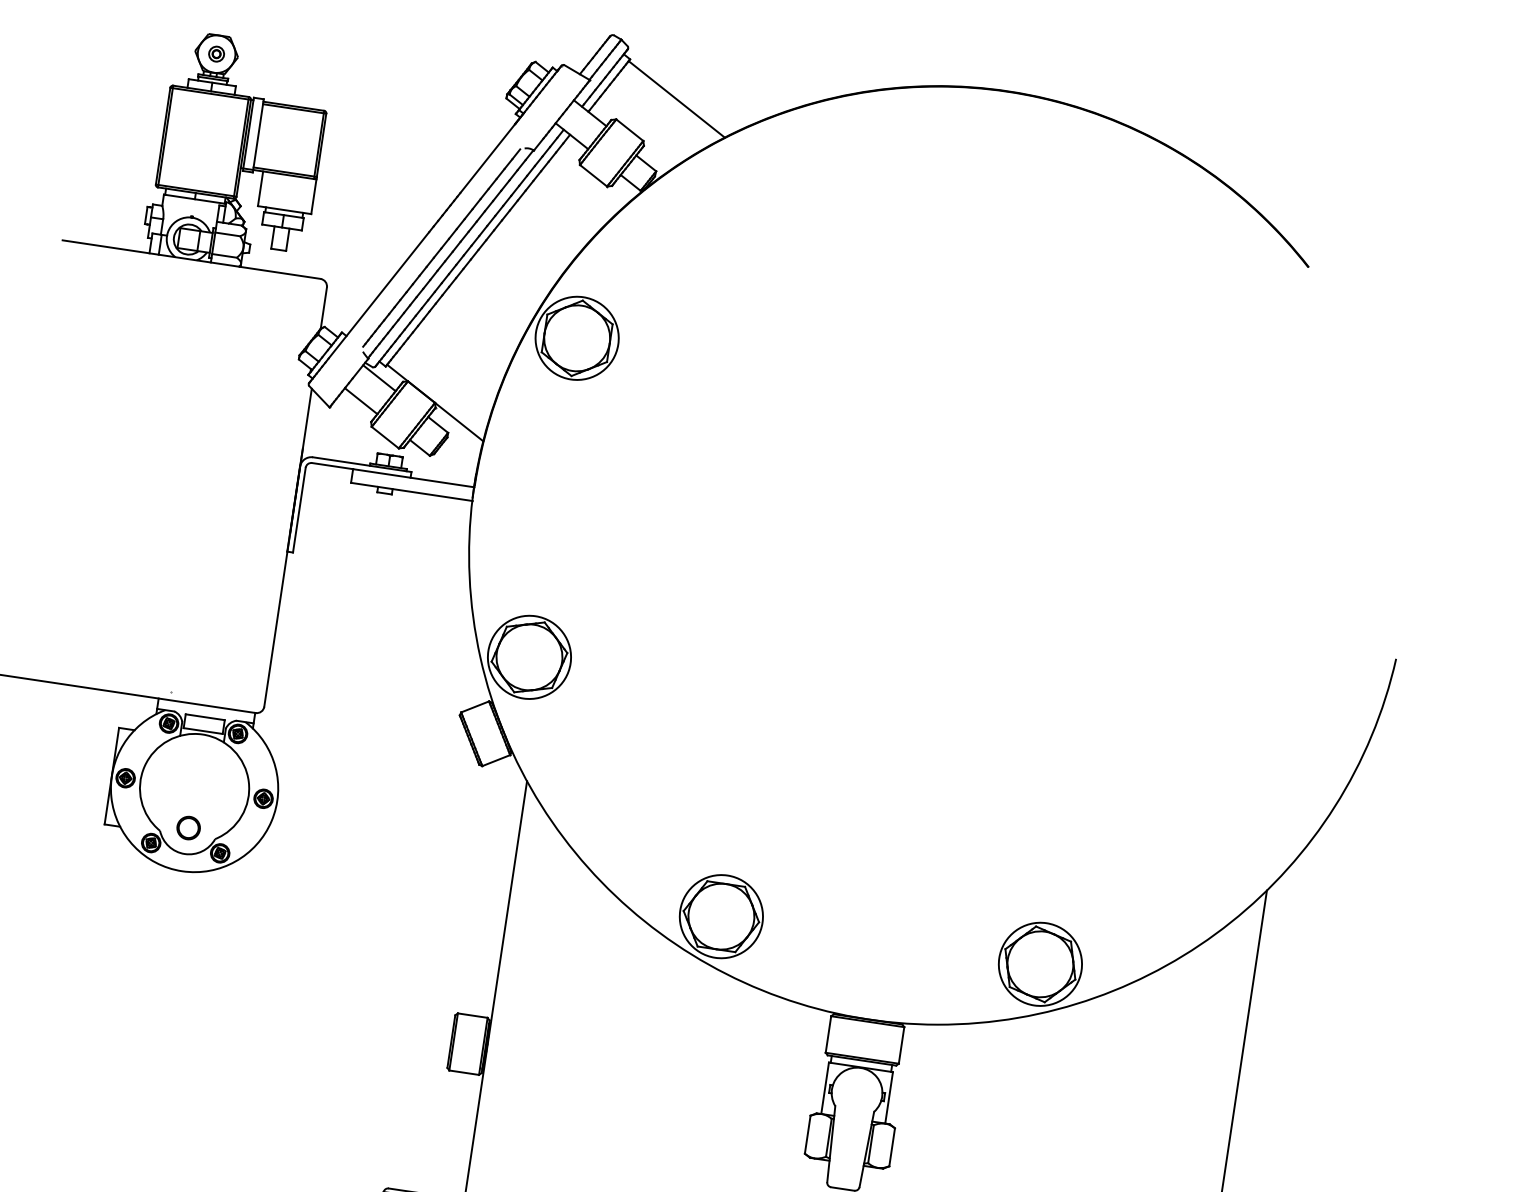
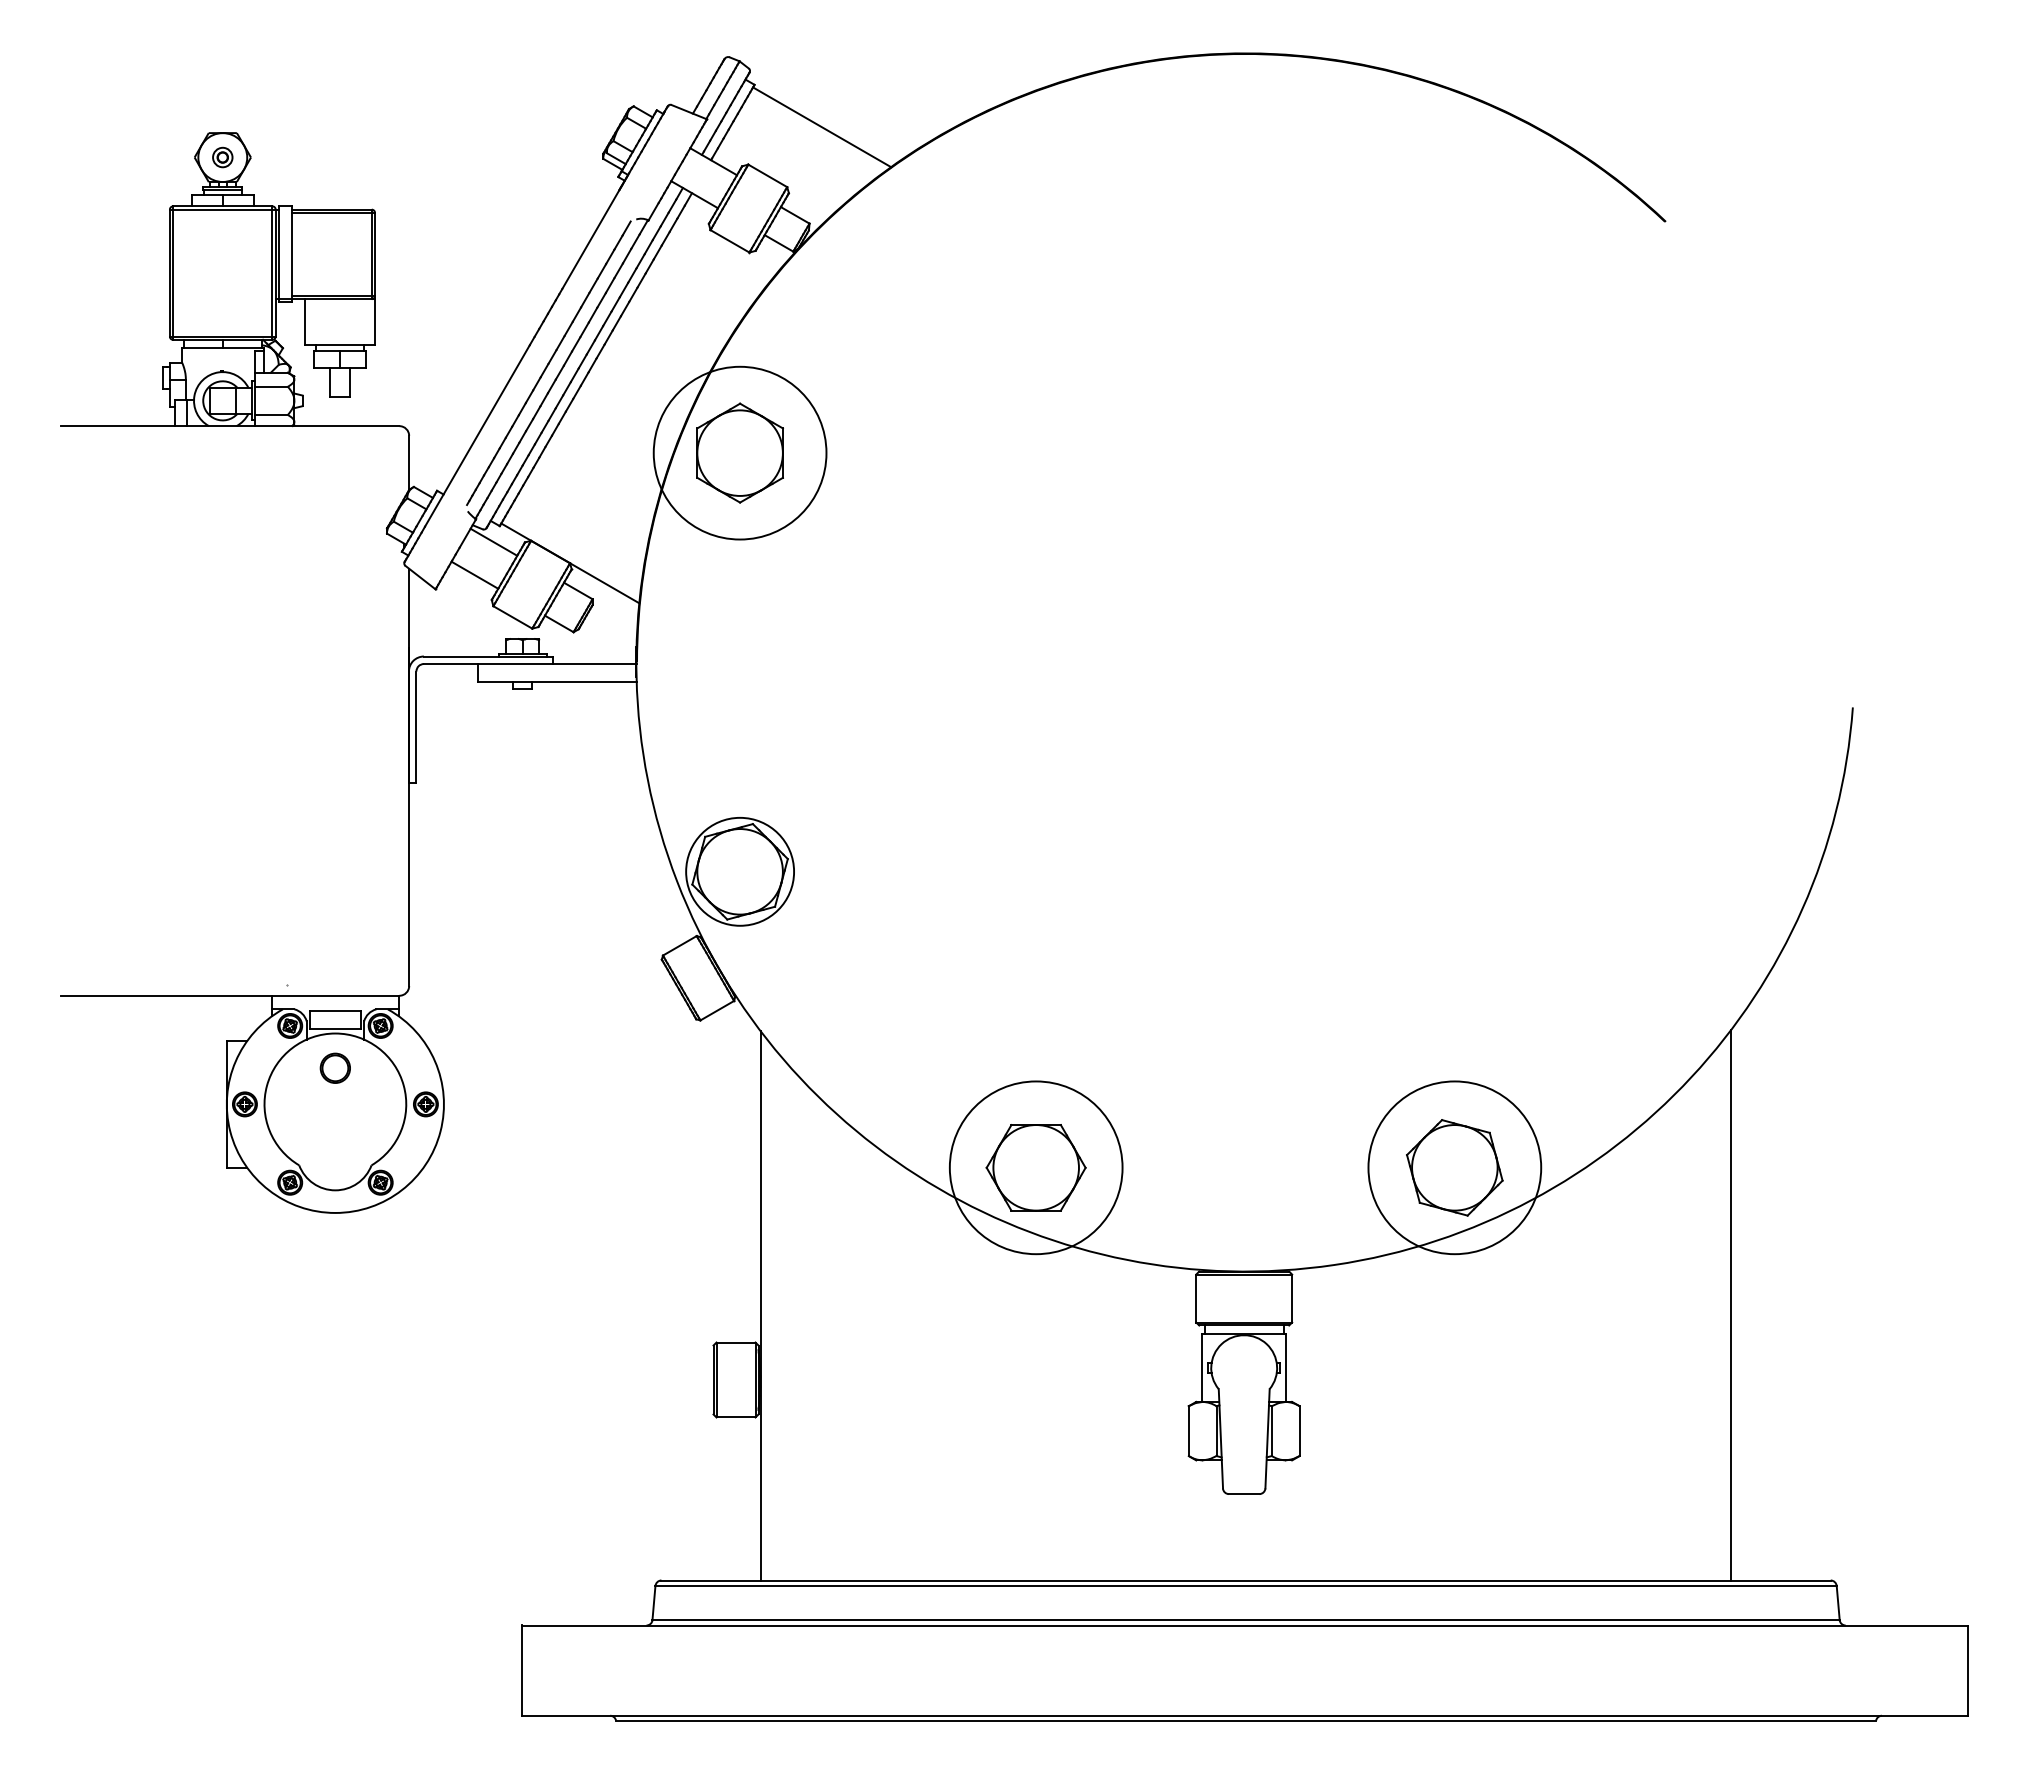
circle: (577, 338) -> (740, 453), size x1.6
part: (188, 827) -> (334, 1067), moved
circle: (721, 916) -> (1036, 1167), size x1.6
circle: (1040, 964) -> (1454, 1167), size x1.6

